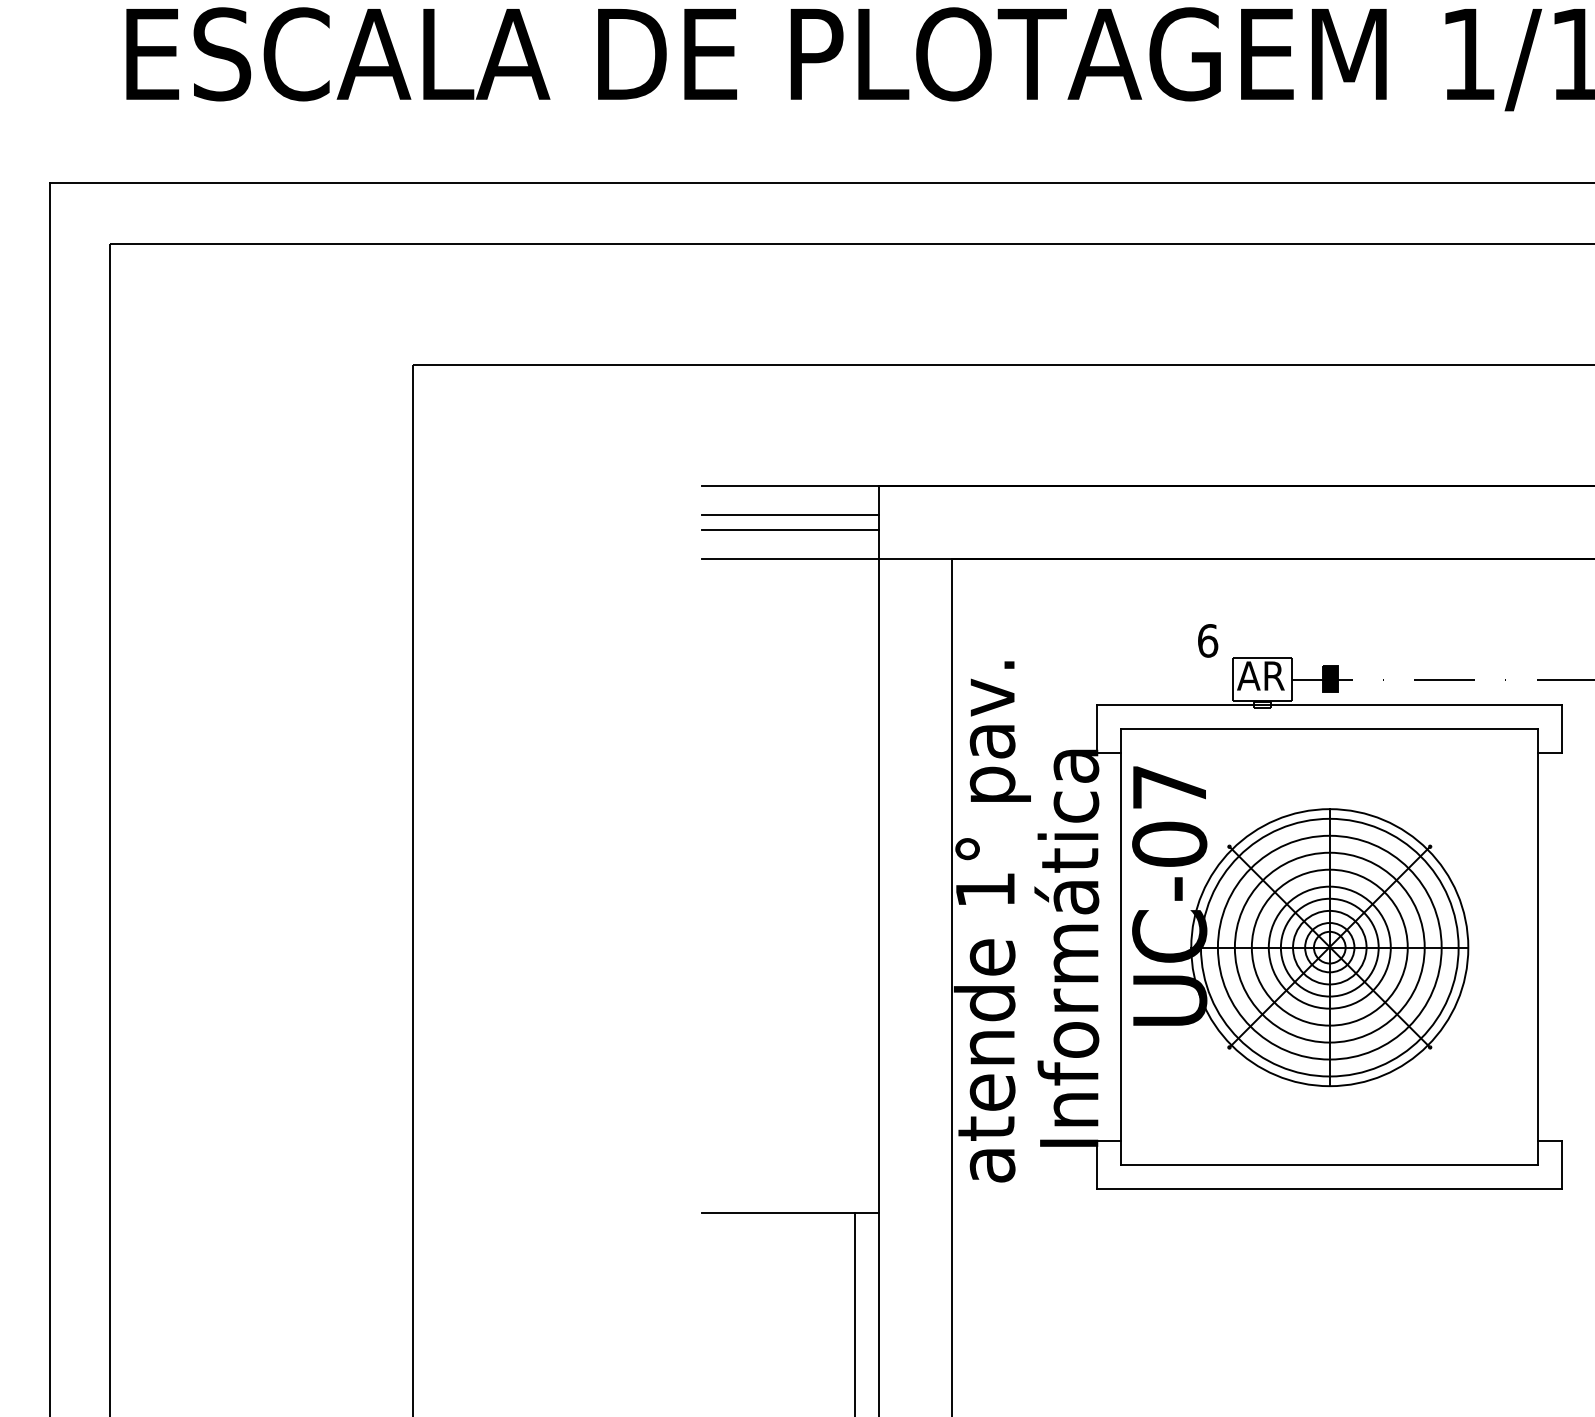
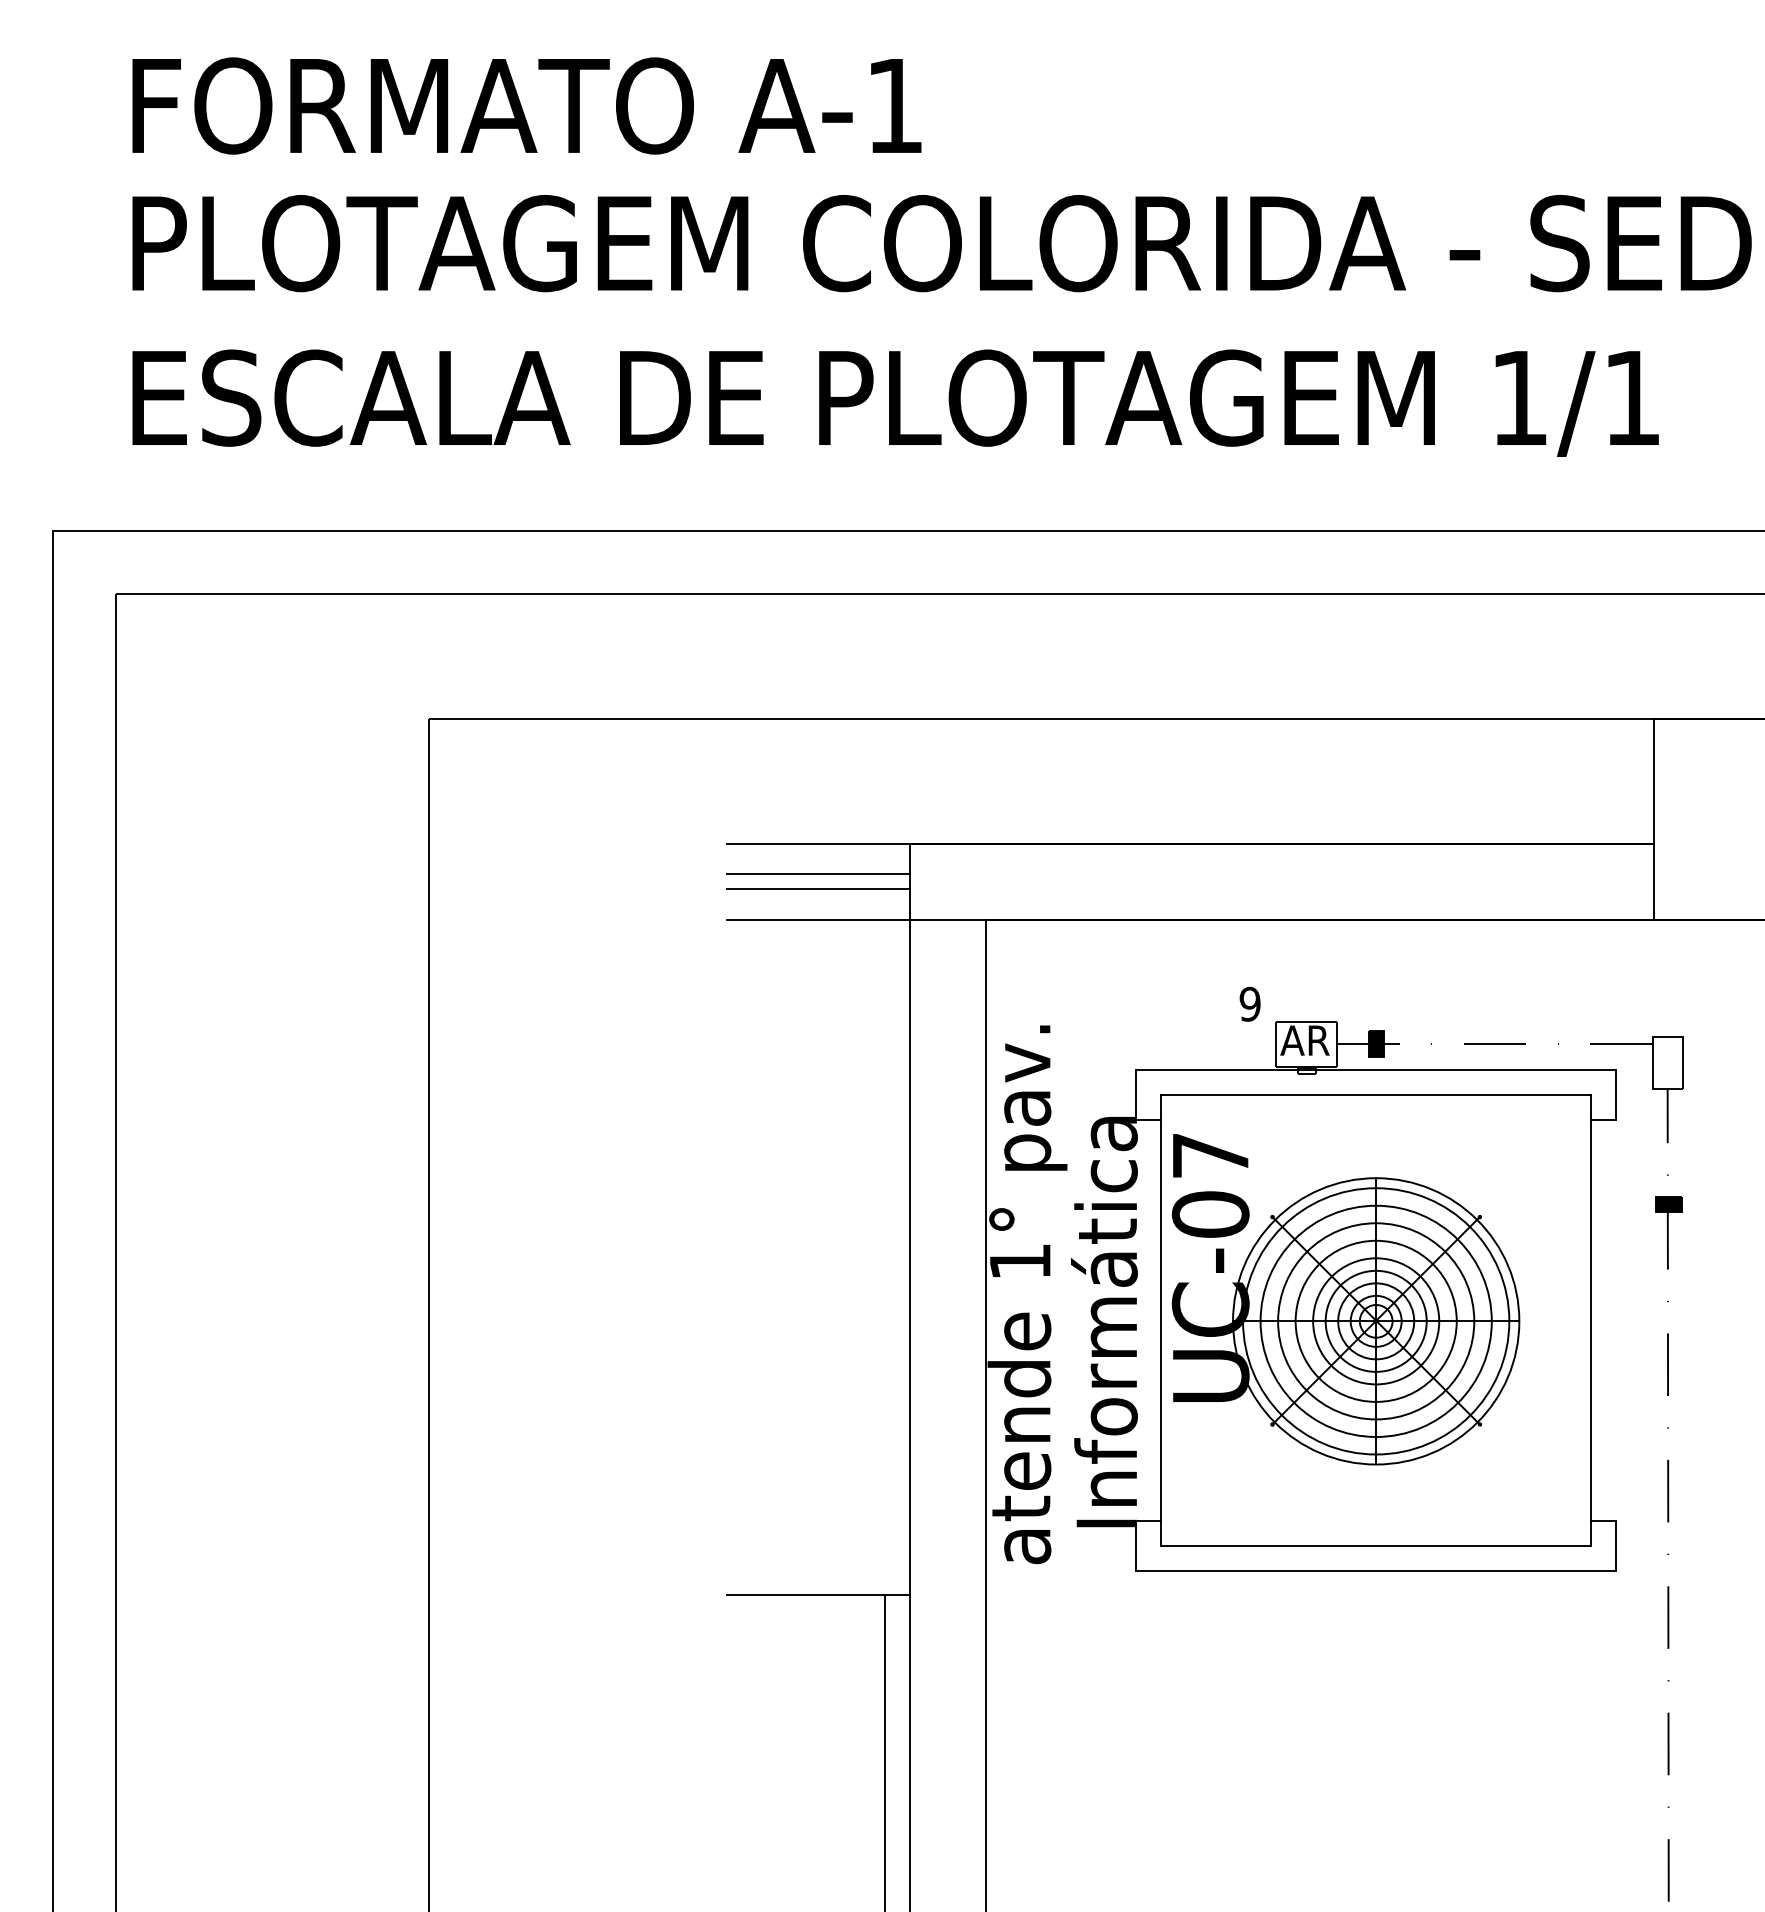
text: (1207, 640) -> (1249, 1003), 6 -> 9

